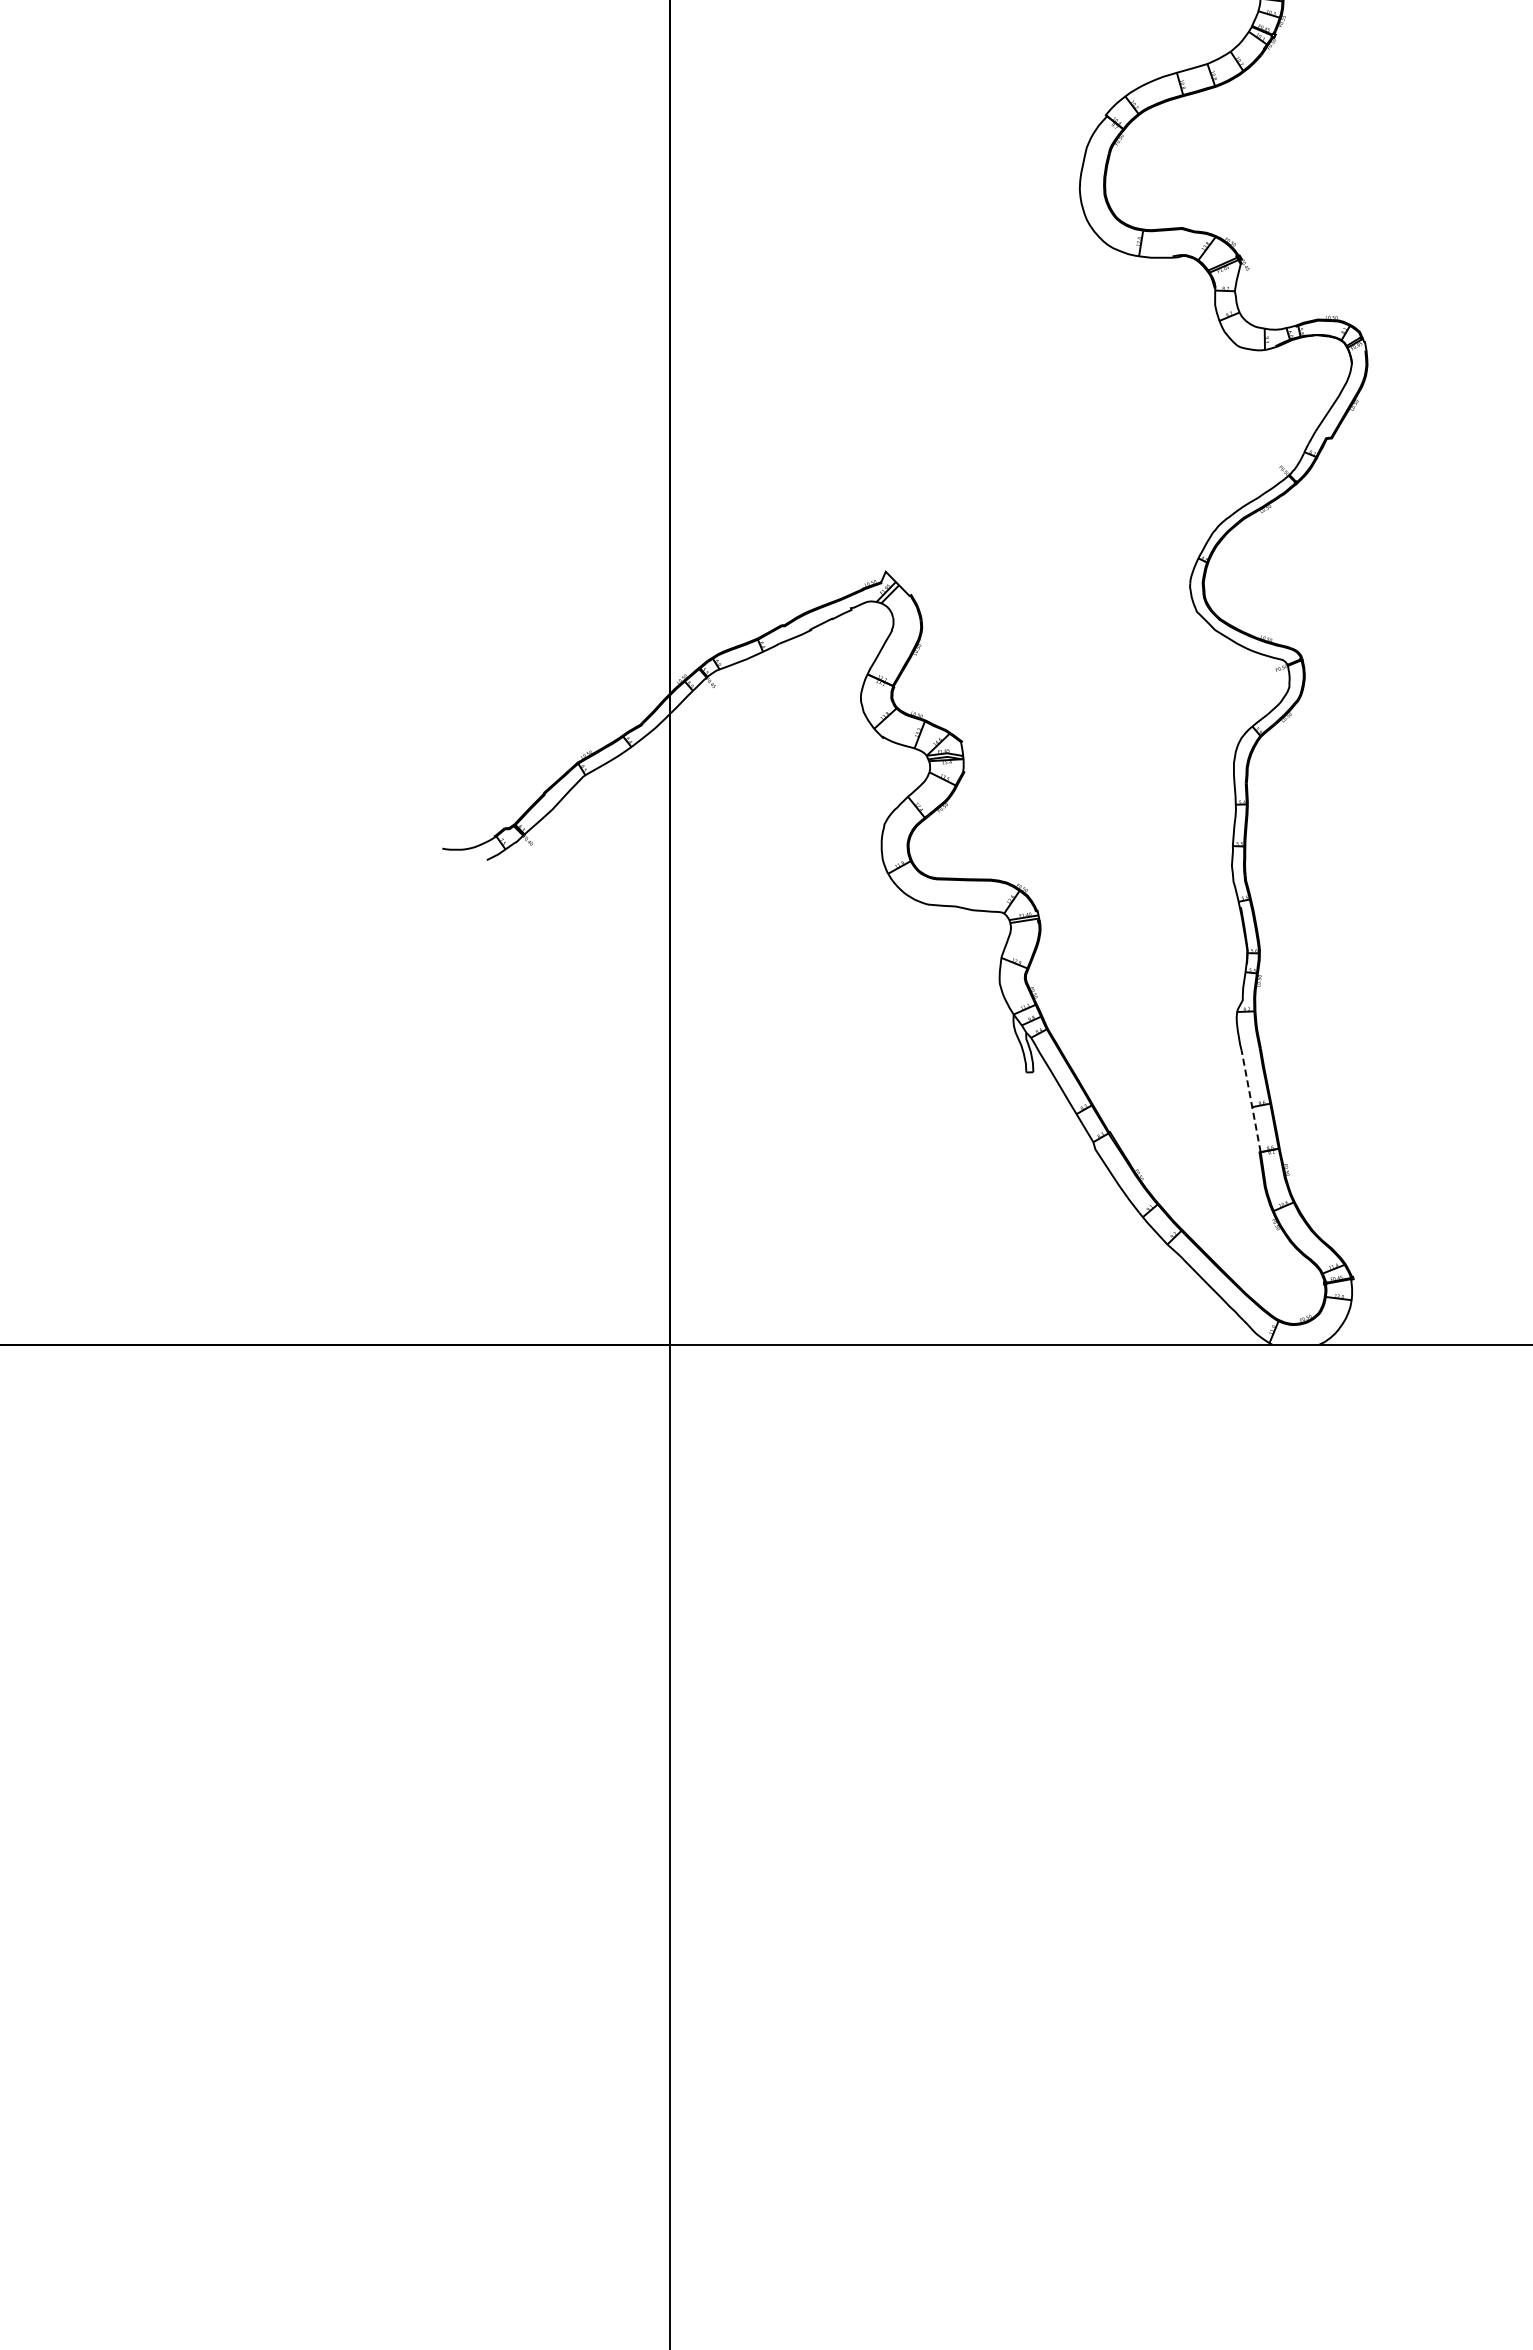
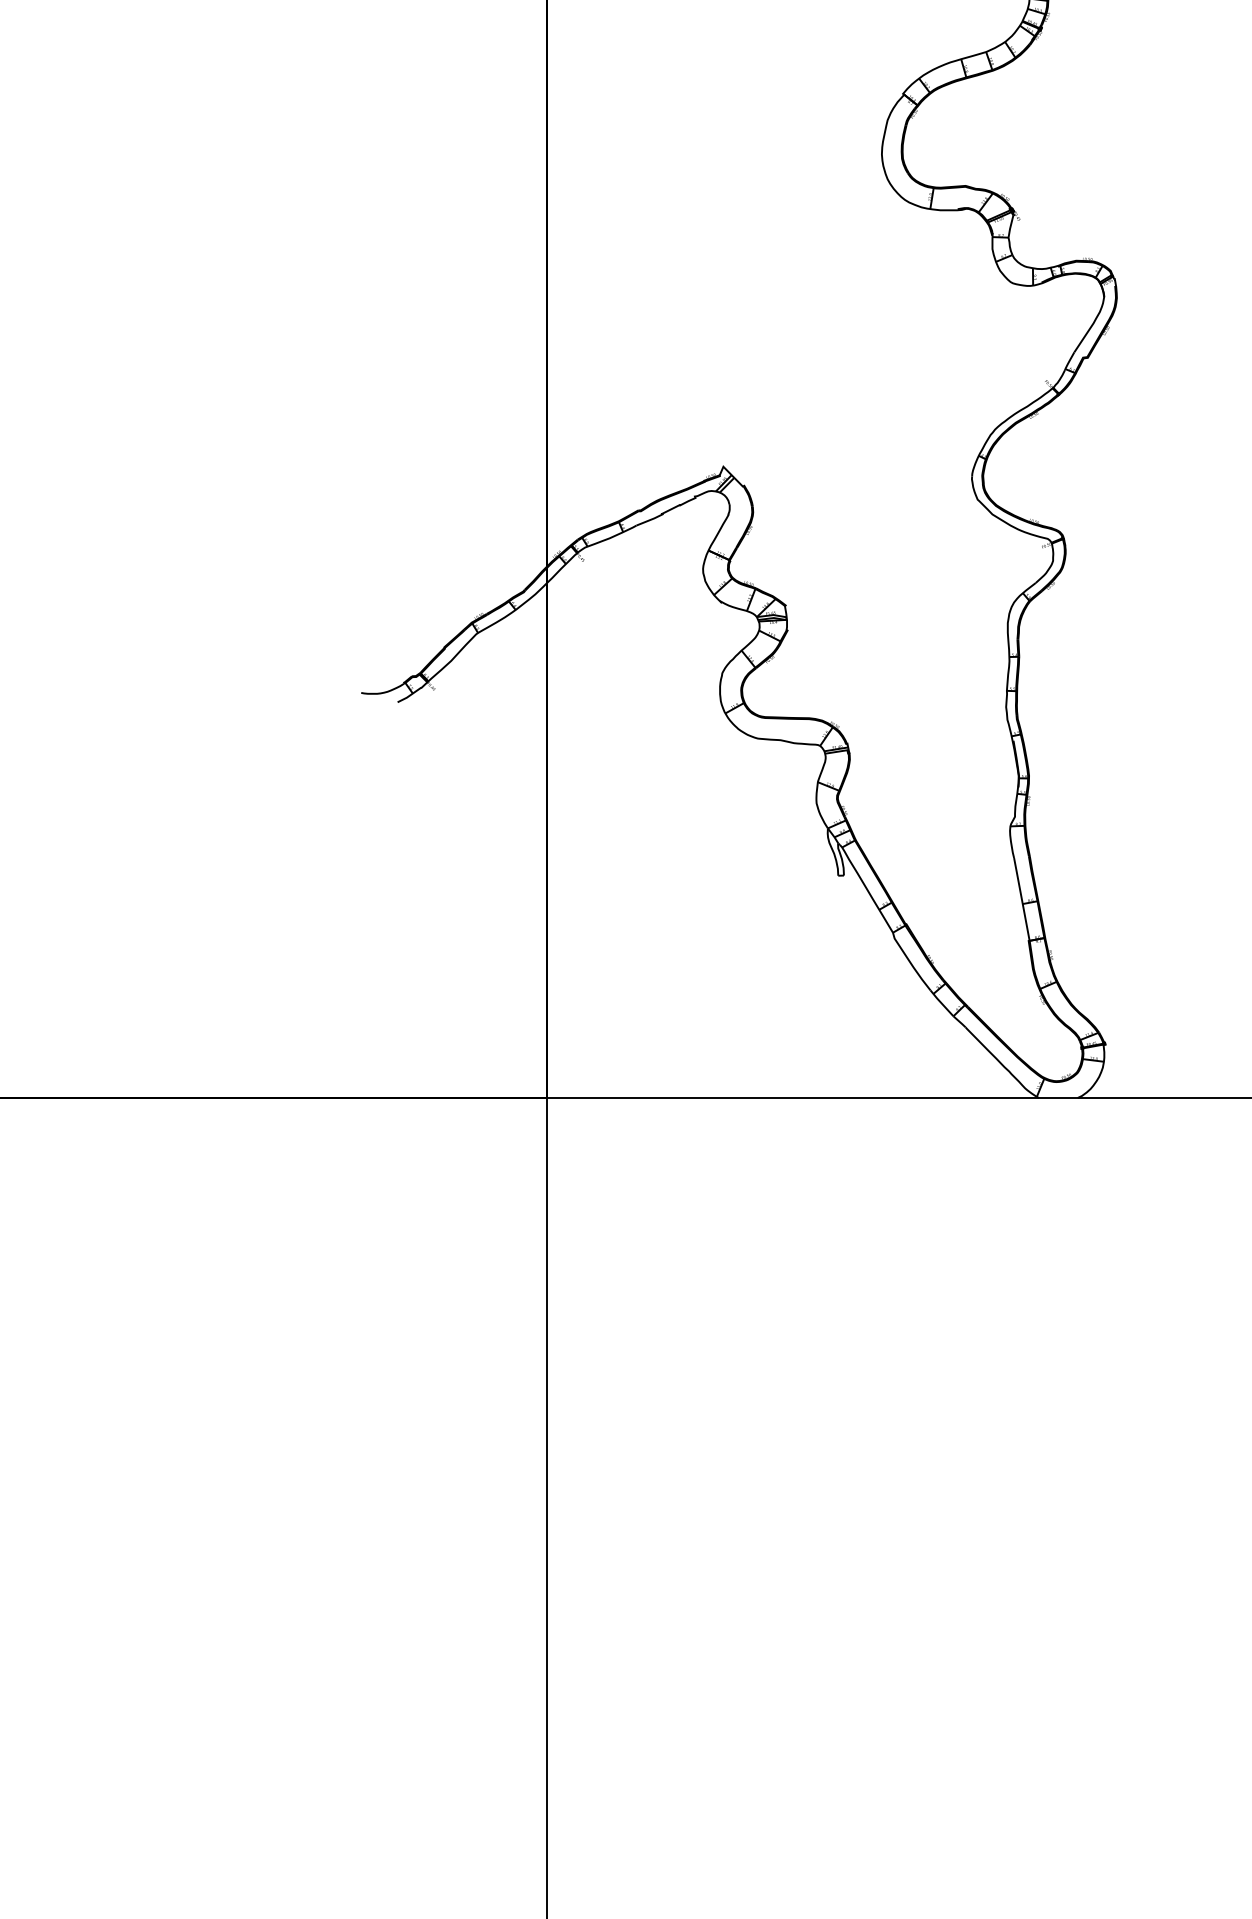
line: (1251, 1100) -> (1022, 898), dashed -> solid

